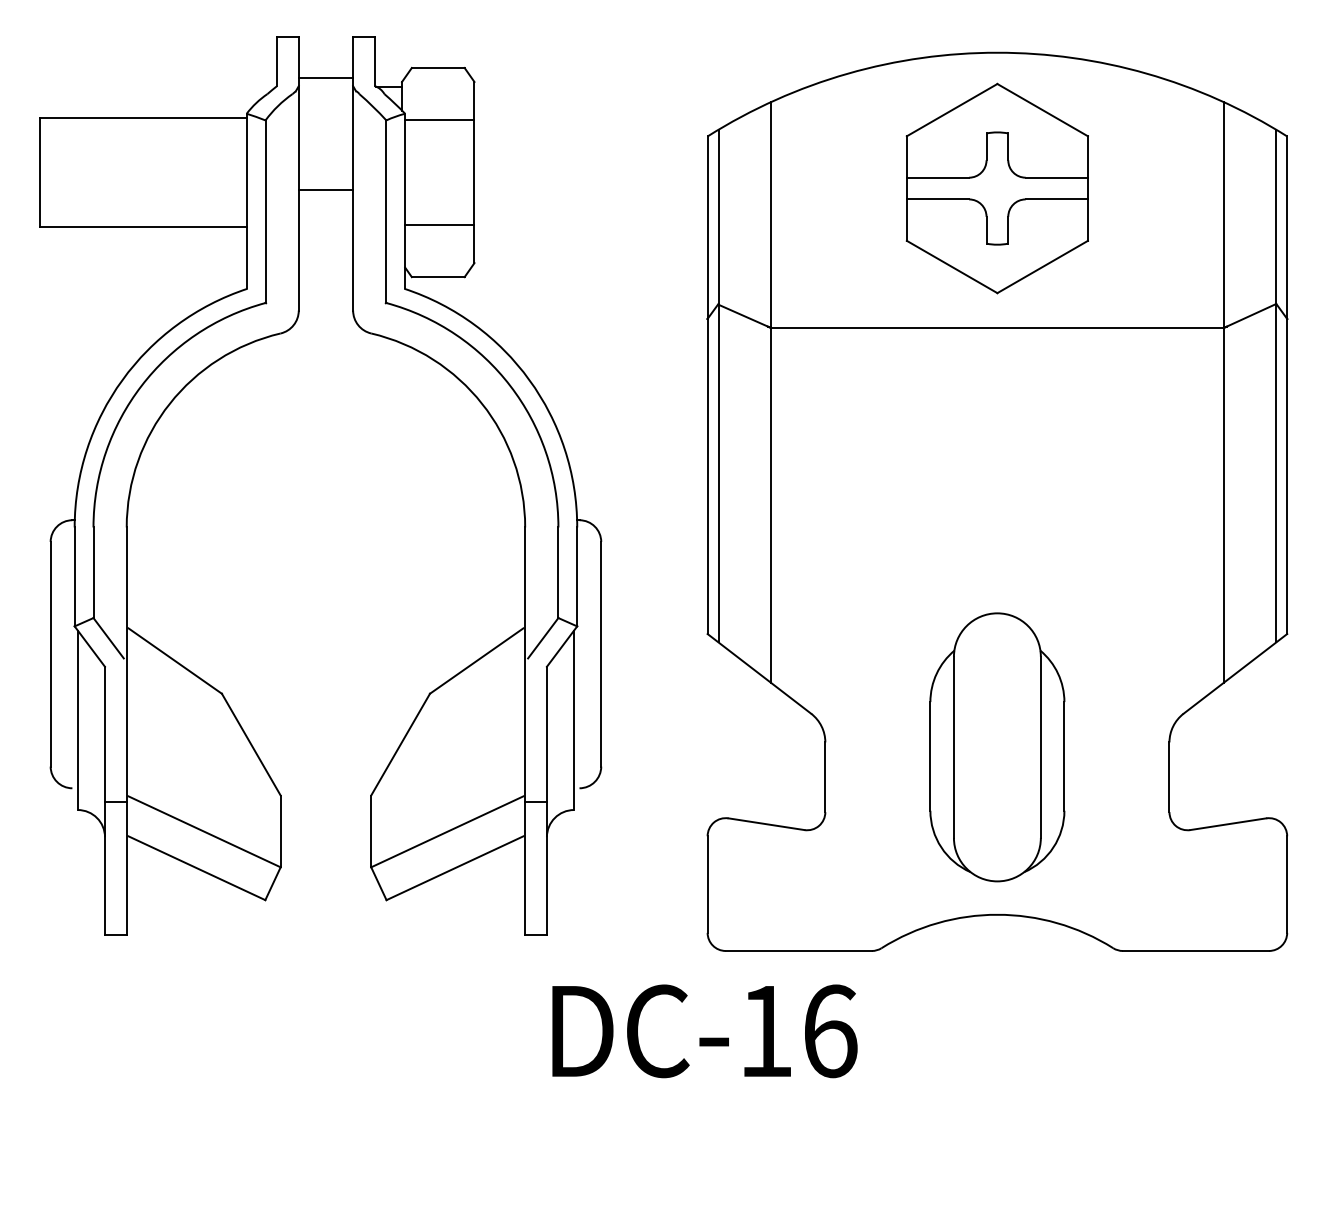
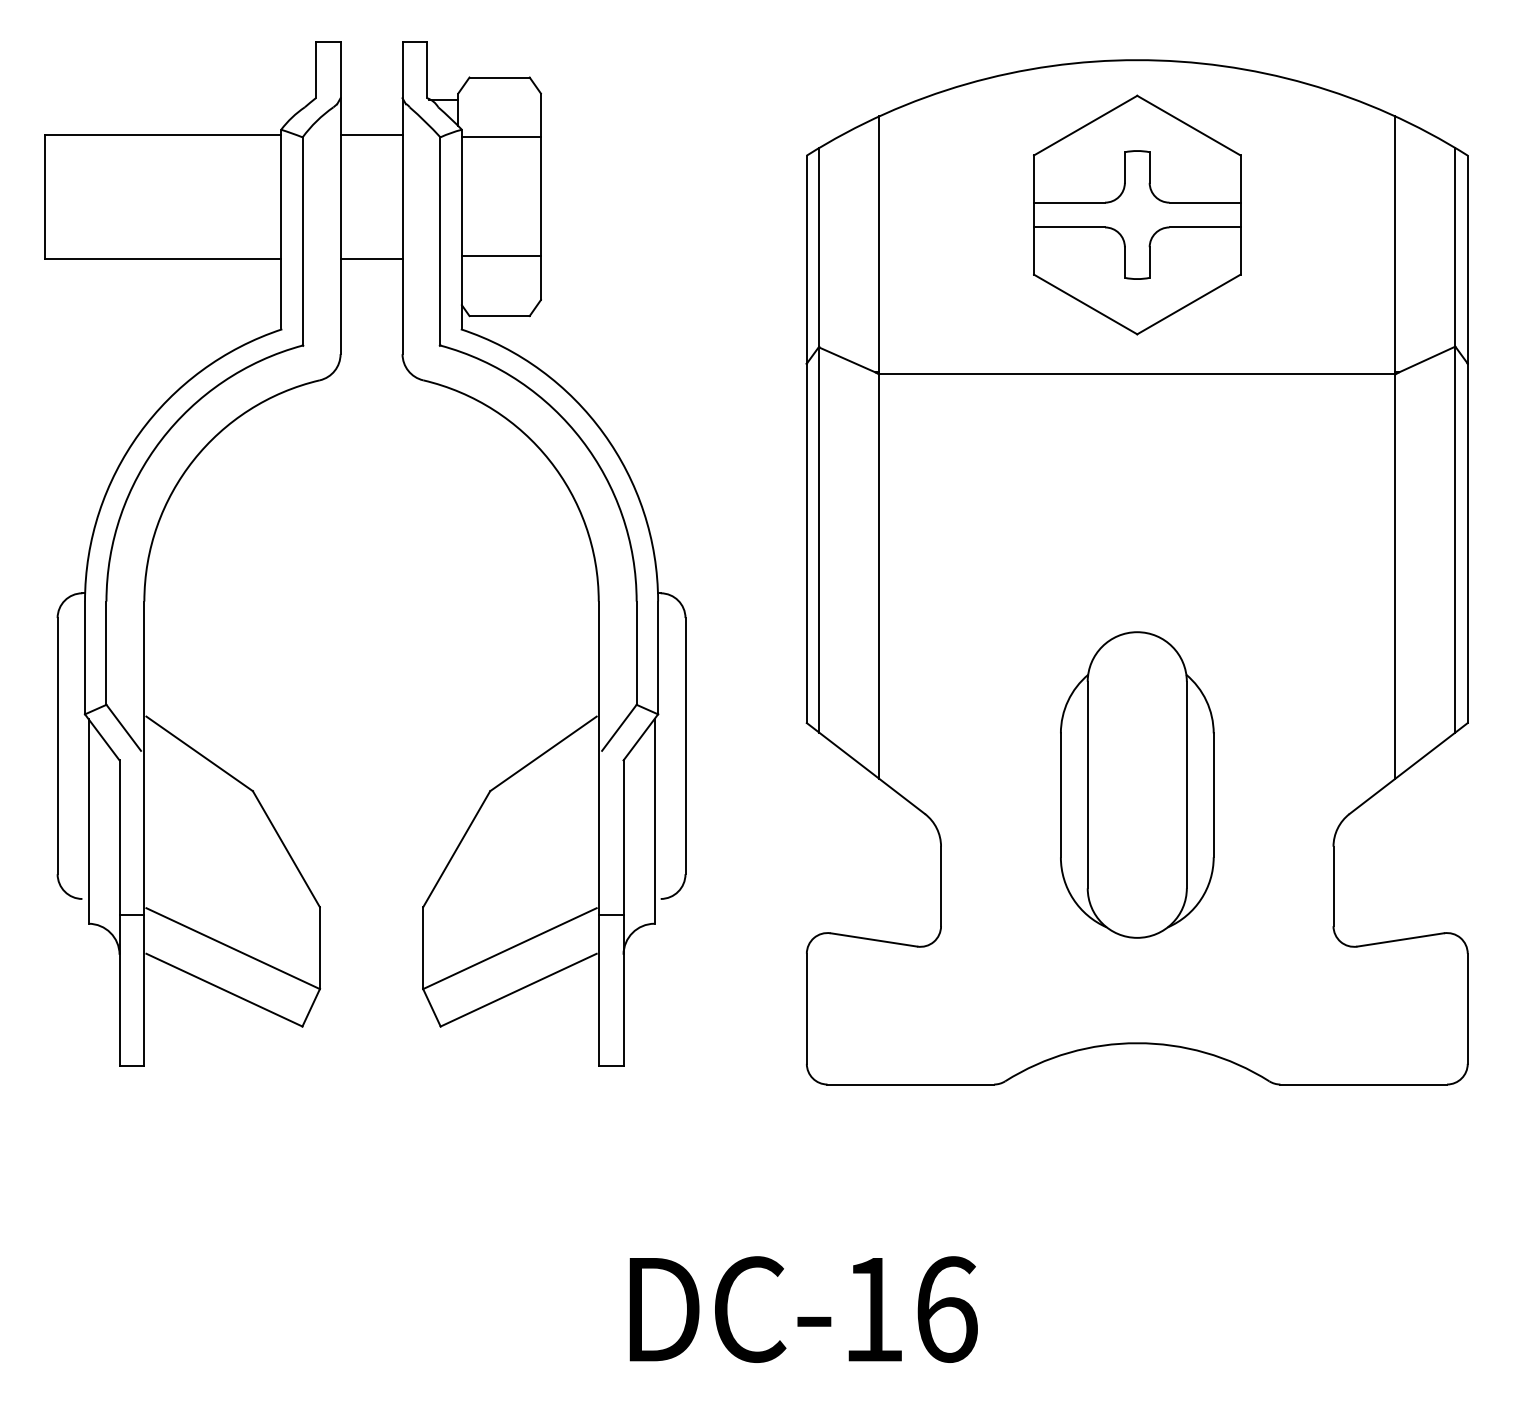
line: (325, 78) -> (371, 135), moved
line: (325, 189) -> (371, 258), moved
part: (997, 747) -> (1137, 785), moved
text: (704, 1031) -> (803, 1309), moved

